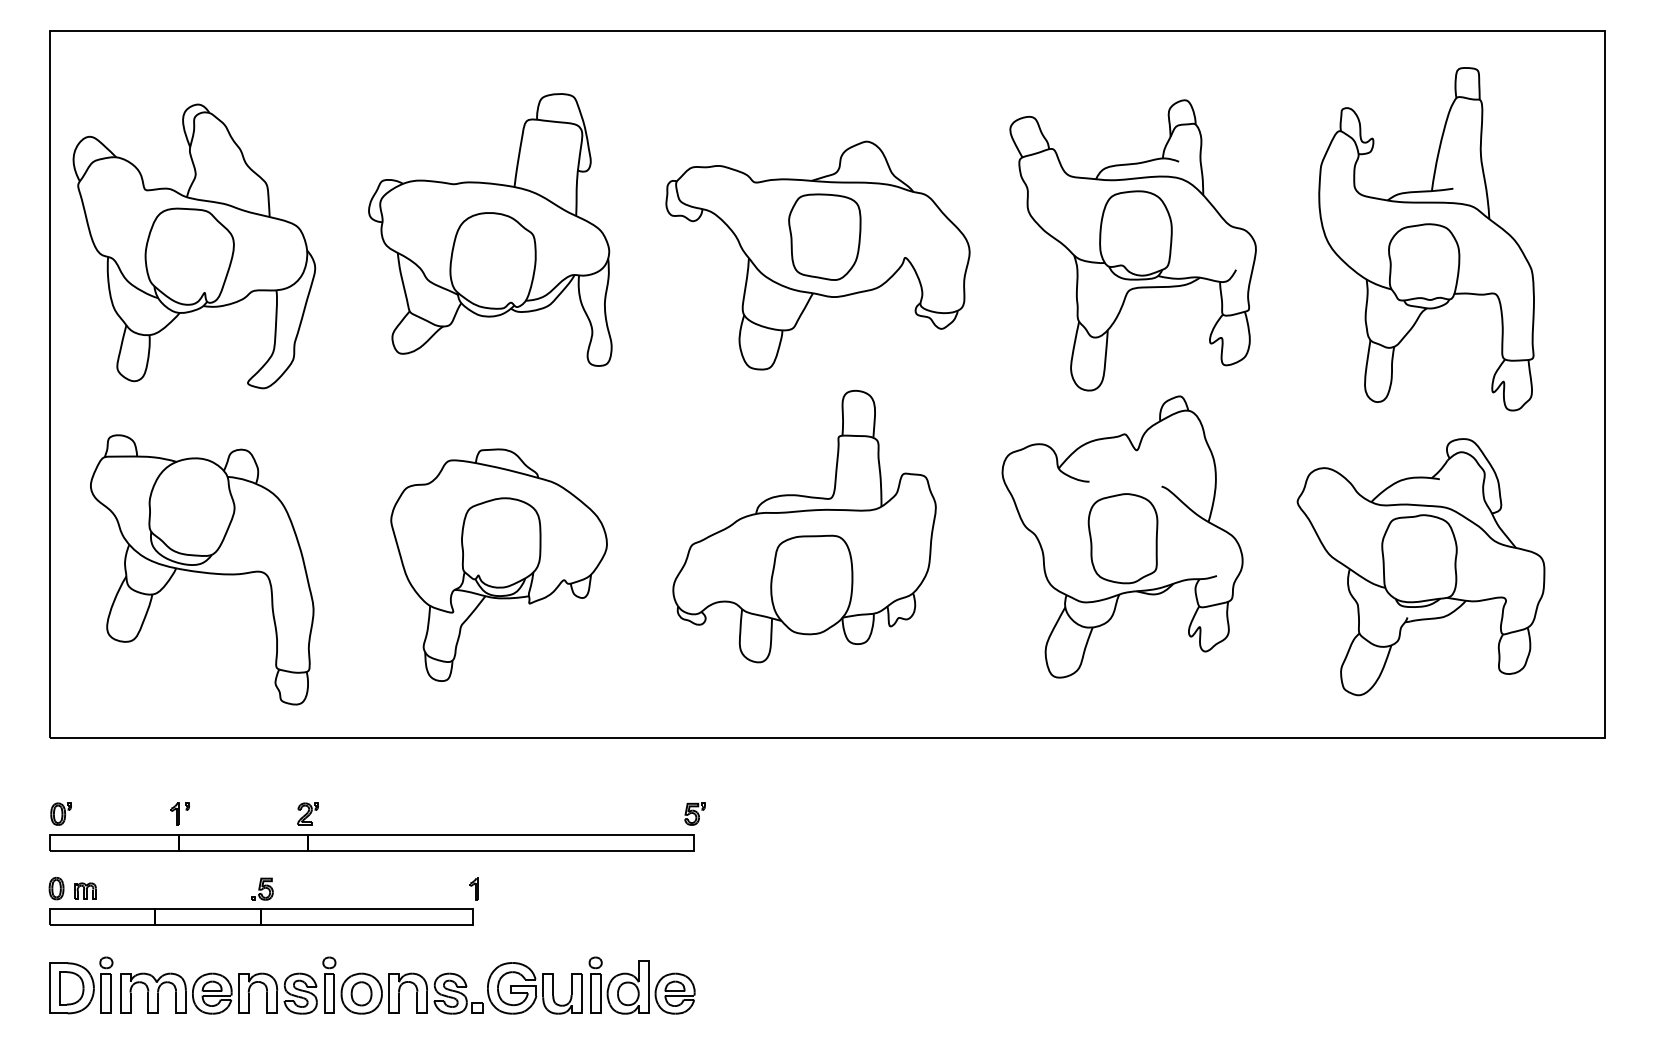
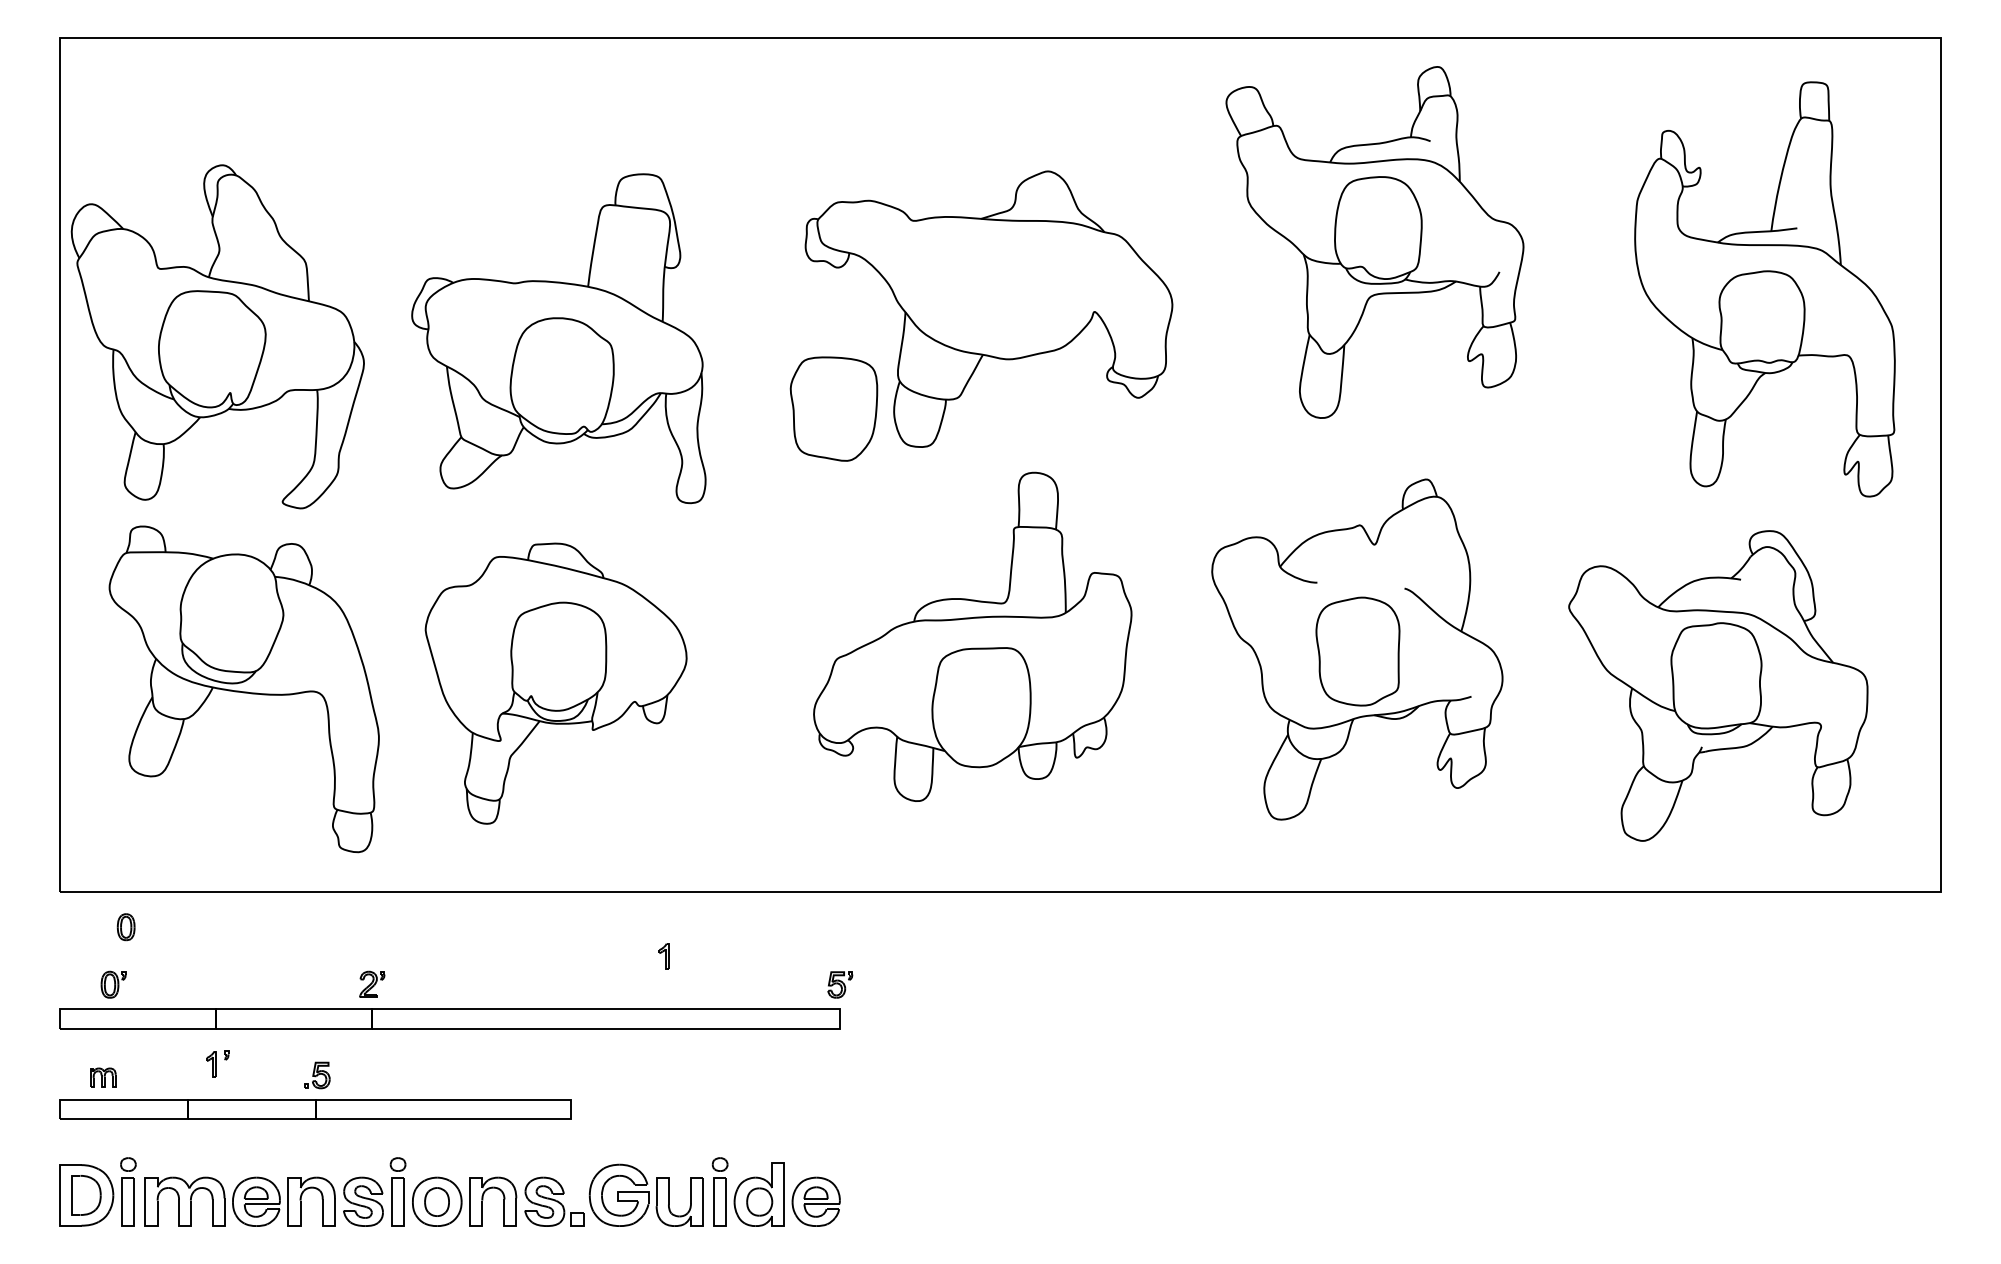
part: (490, 229) -> (559, 338), moved
part: (824, 236) -> (833, 408), moved
part: (1426, 239) -> (1764, 289), moved
part: (1132, 245) -> (1374, 242), moved
part: (194, 246) -> (218, 336), moved
part: (498, 564) -> (555, 682), moved
part: (60, 813) -> (112, 983), moved
part: (179, 813) -> (216, 1063), moved
part: (56, 888) -> (126, 927), moved
part: (473, 888) -> (663, 956), moved

